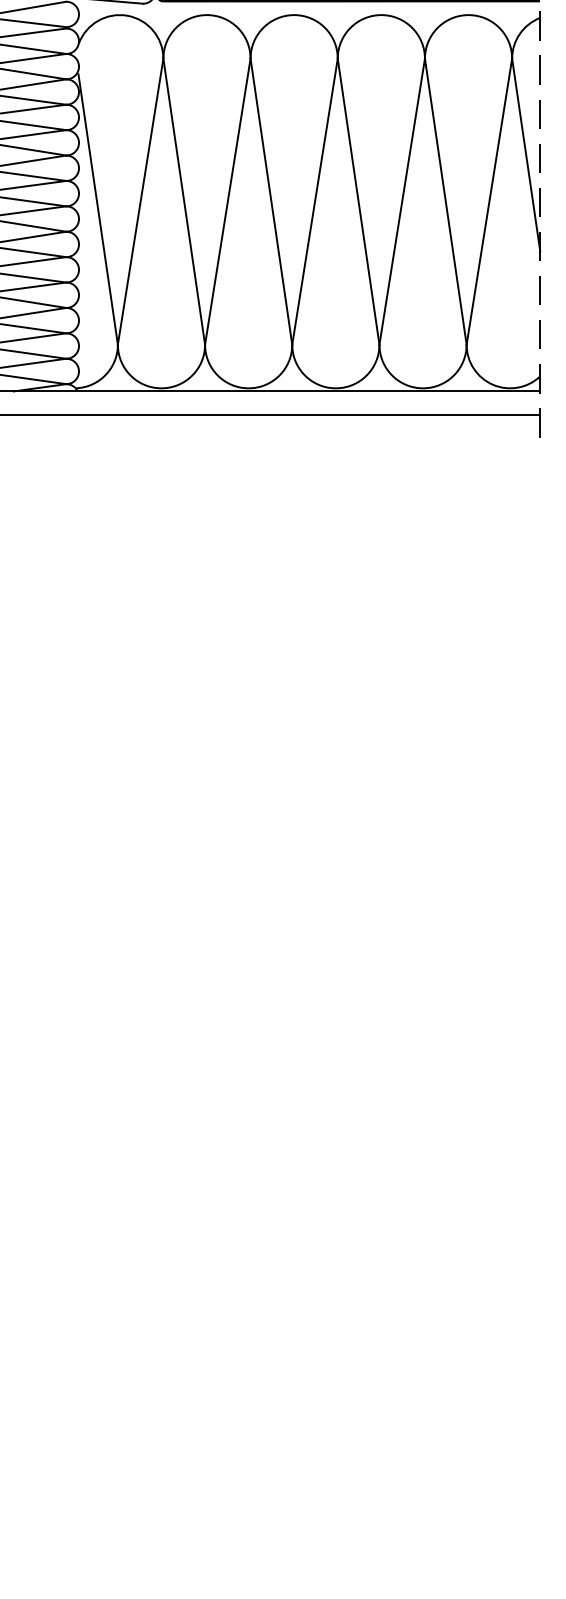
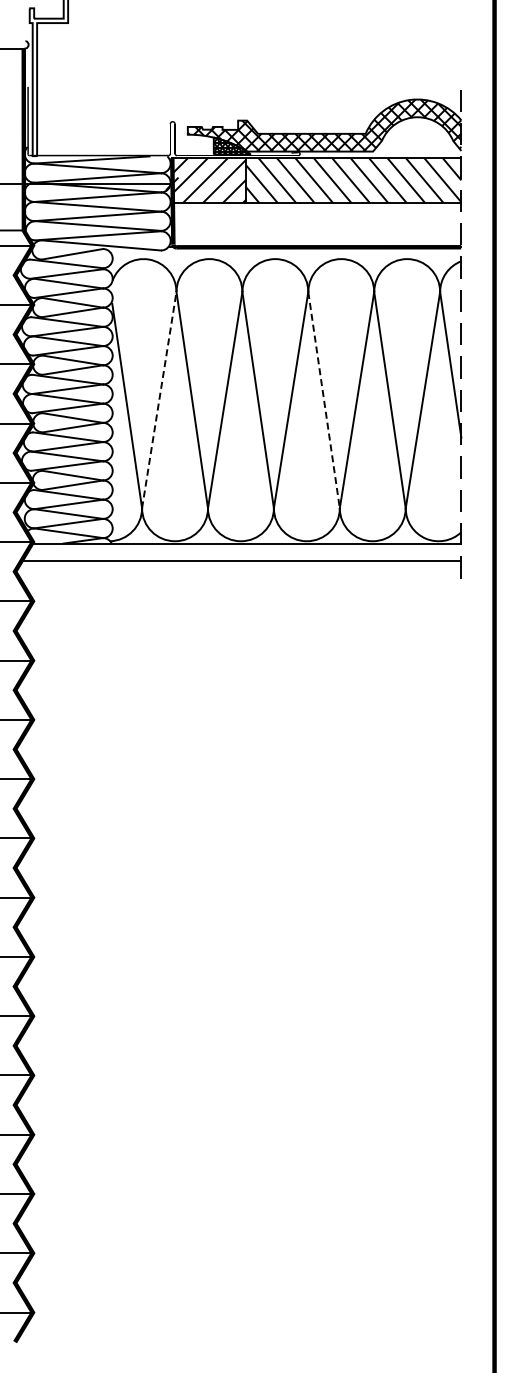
line: (140, 200) -> (159, 399), solid -> dashed
line: (359, 202) -> (324, 400), solid -> dashed

